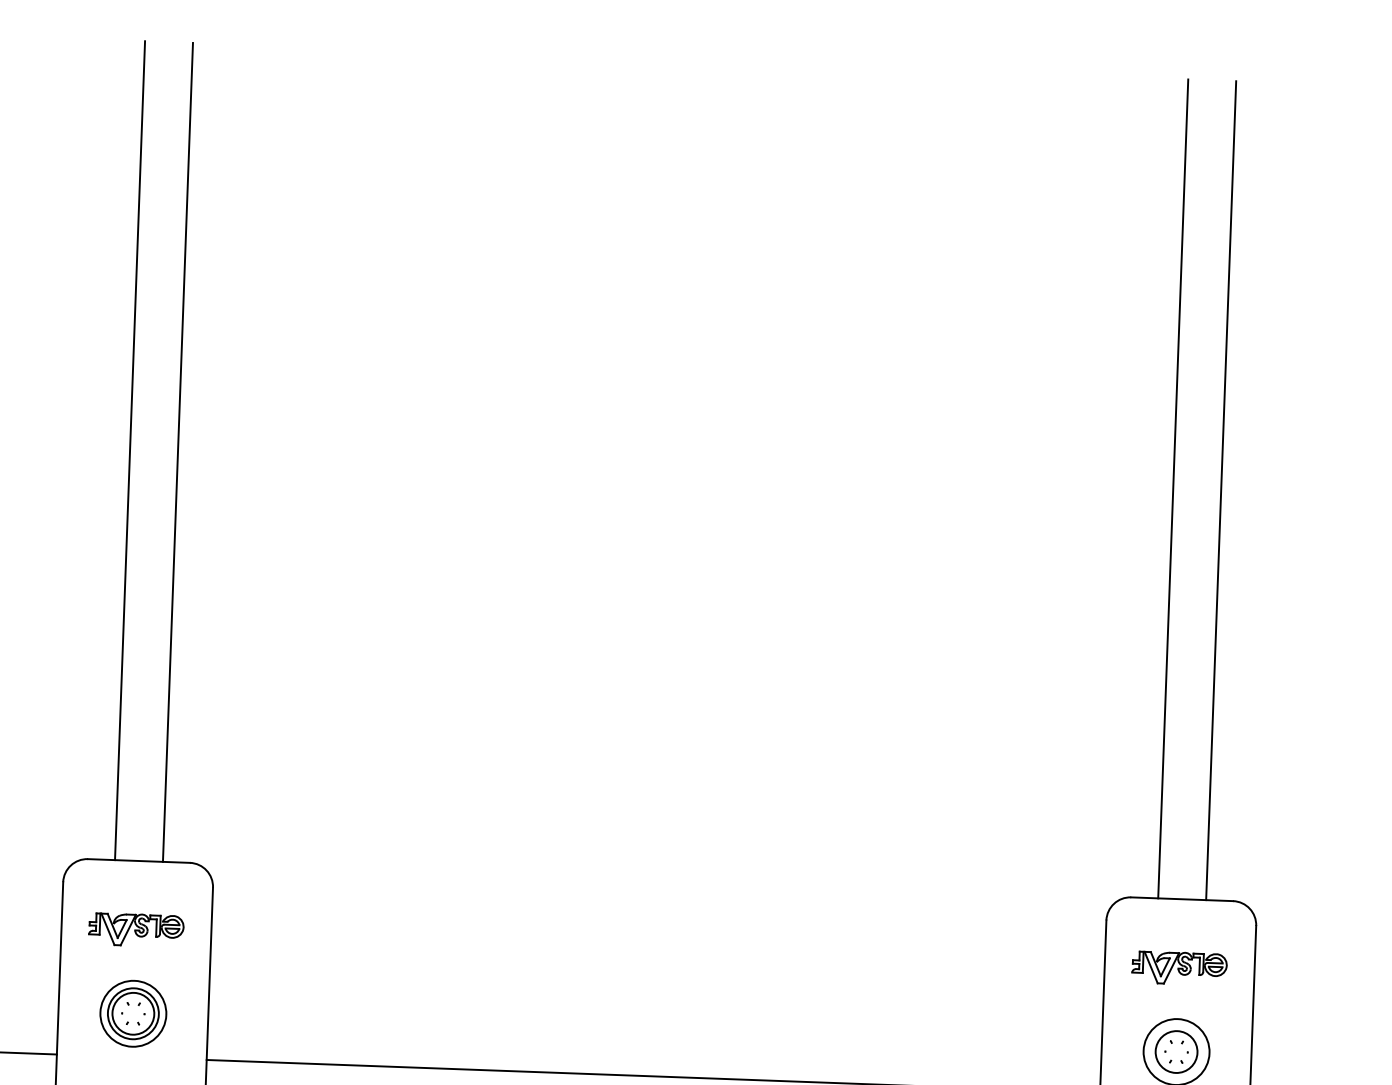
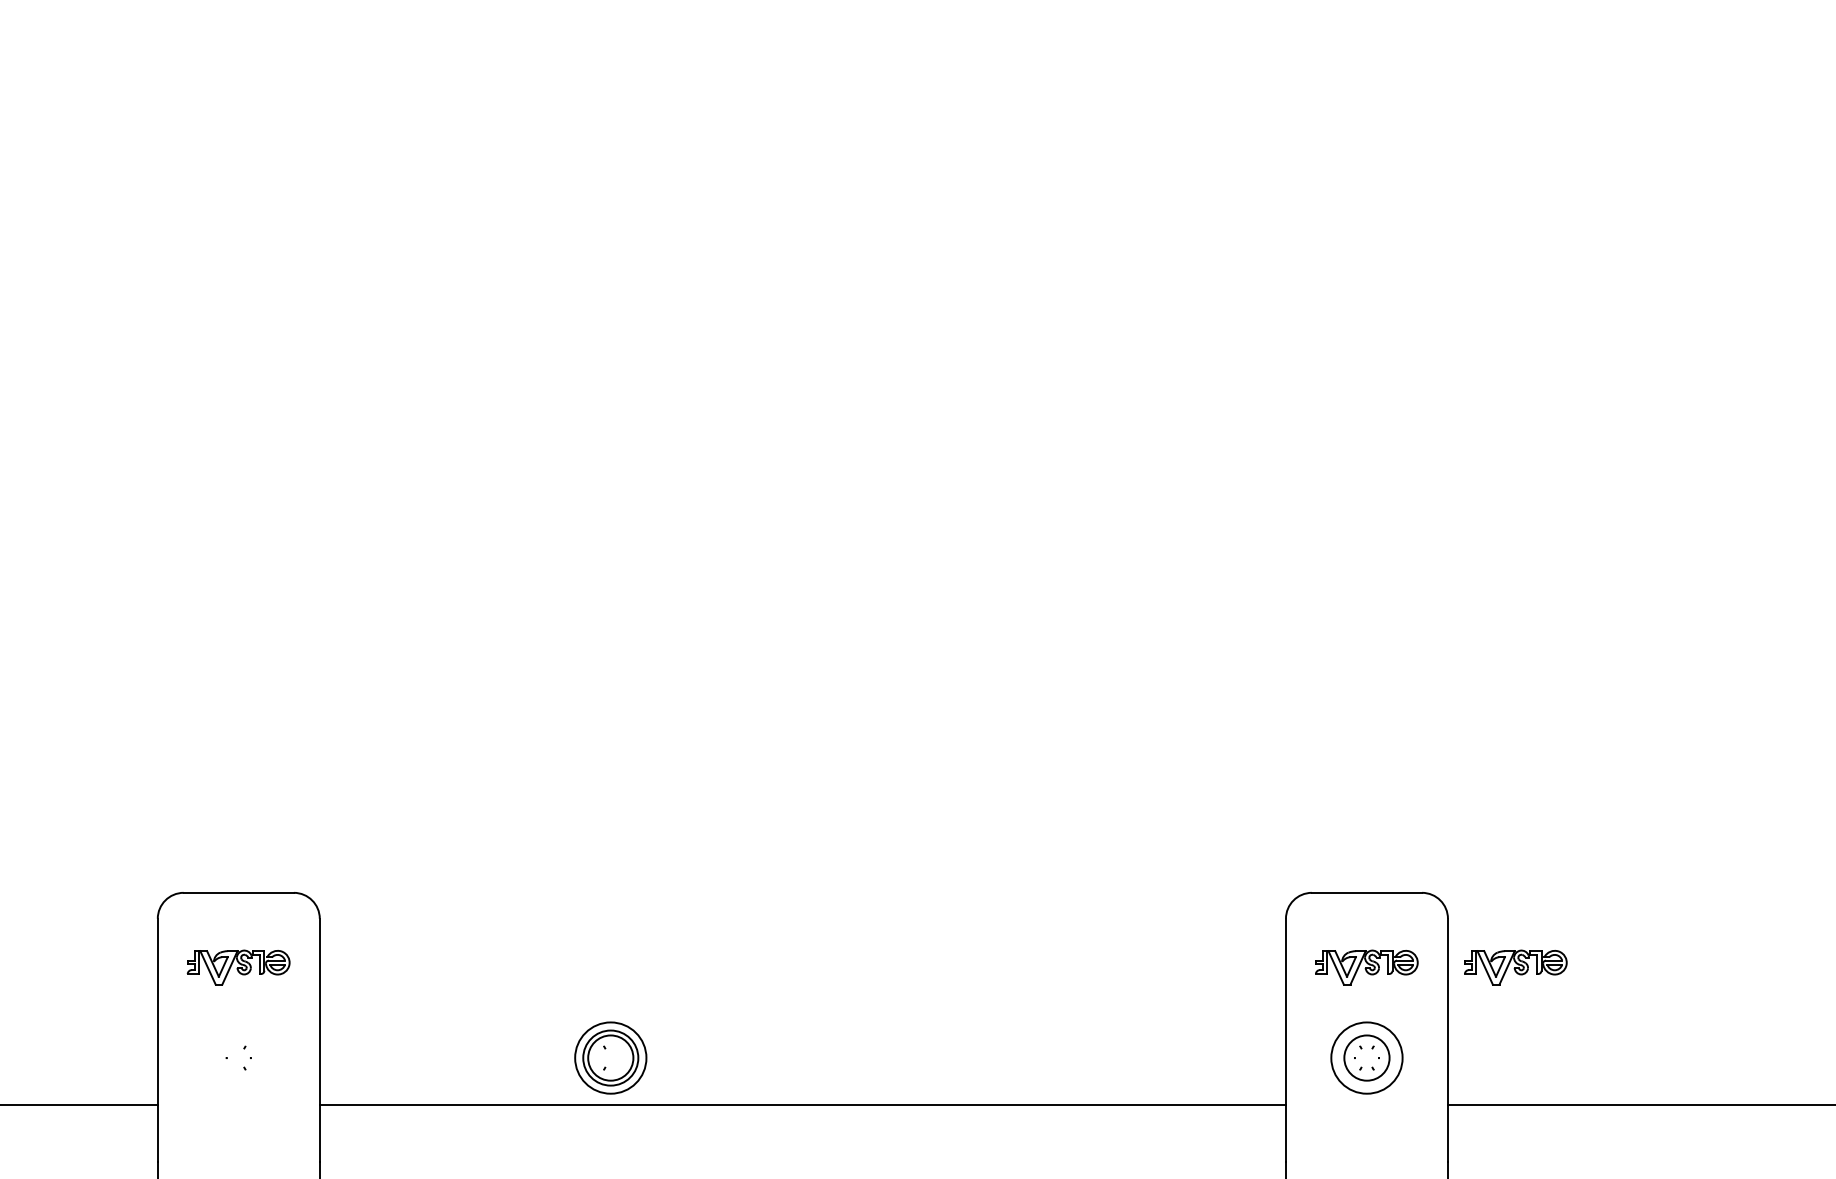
line: (129, 450) -> (212, 449), removed
line: (177, 451) -> (264, 449), removed
line: (1173, 488) -> (1341, 449), removed
line: (1220, 490) -> (1392, 449), removed
part: (1316, 973) -> (1515, 967), added
part: (133, 1013) -> (610, 1057), moved

